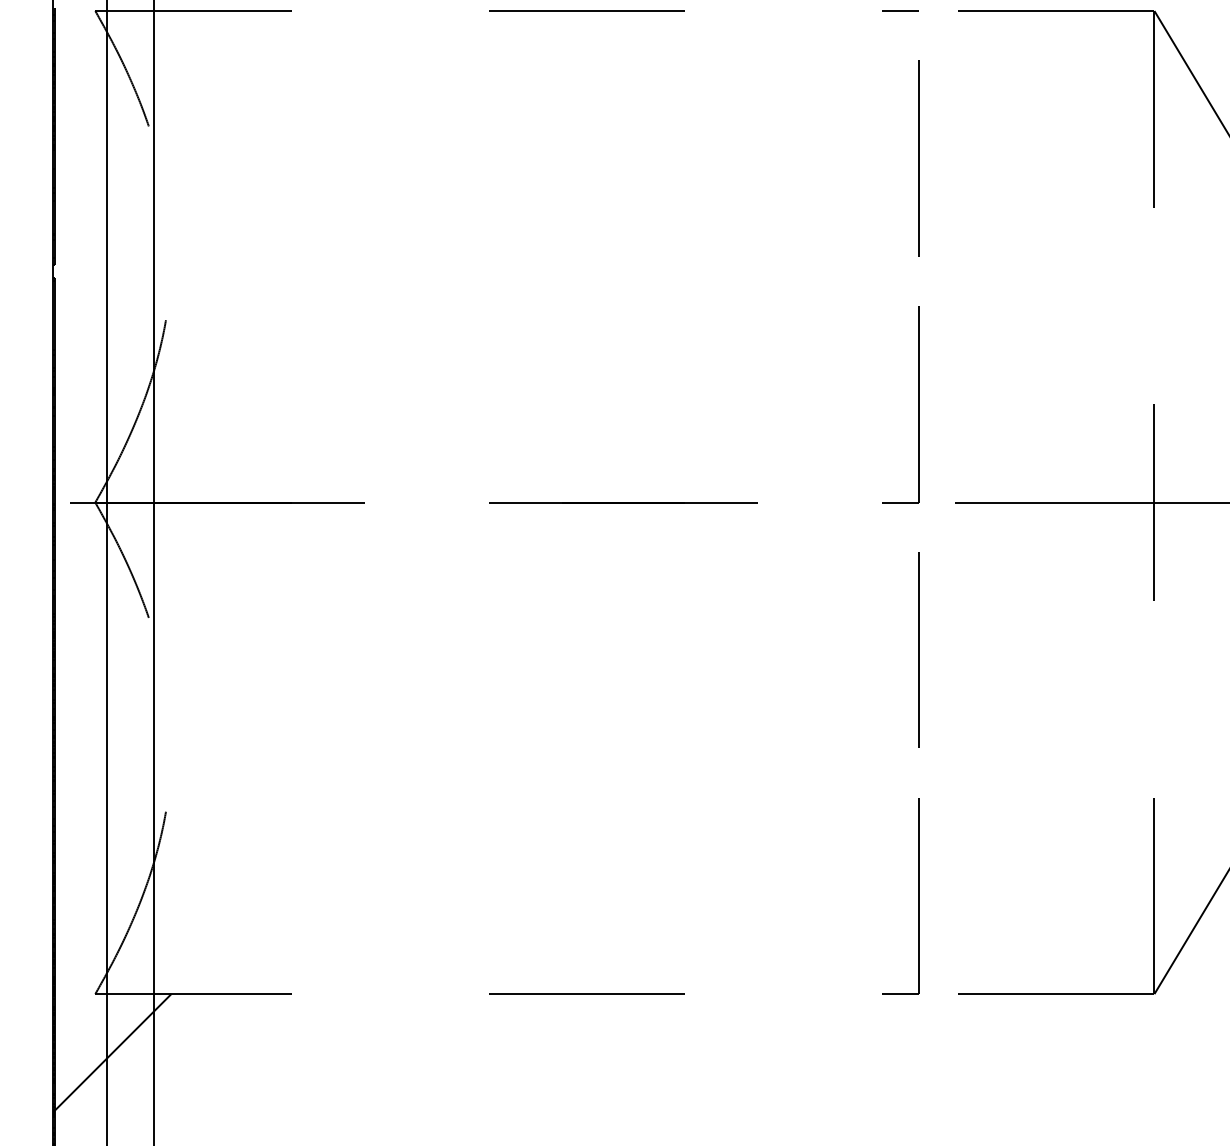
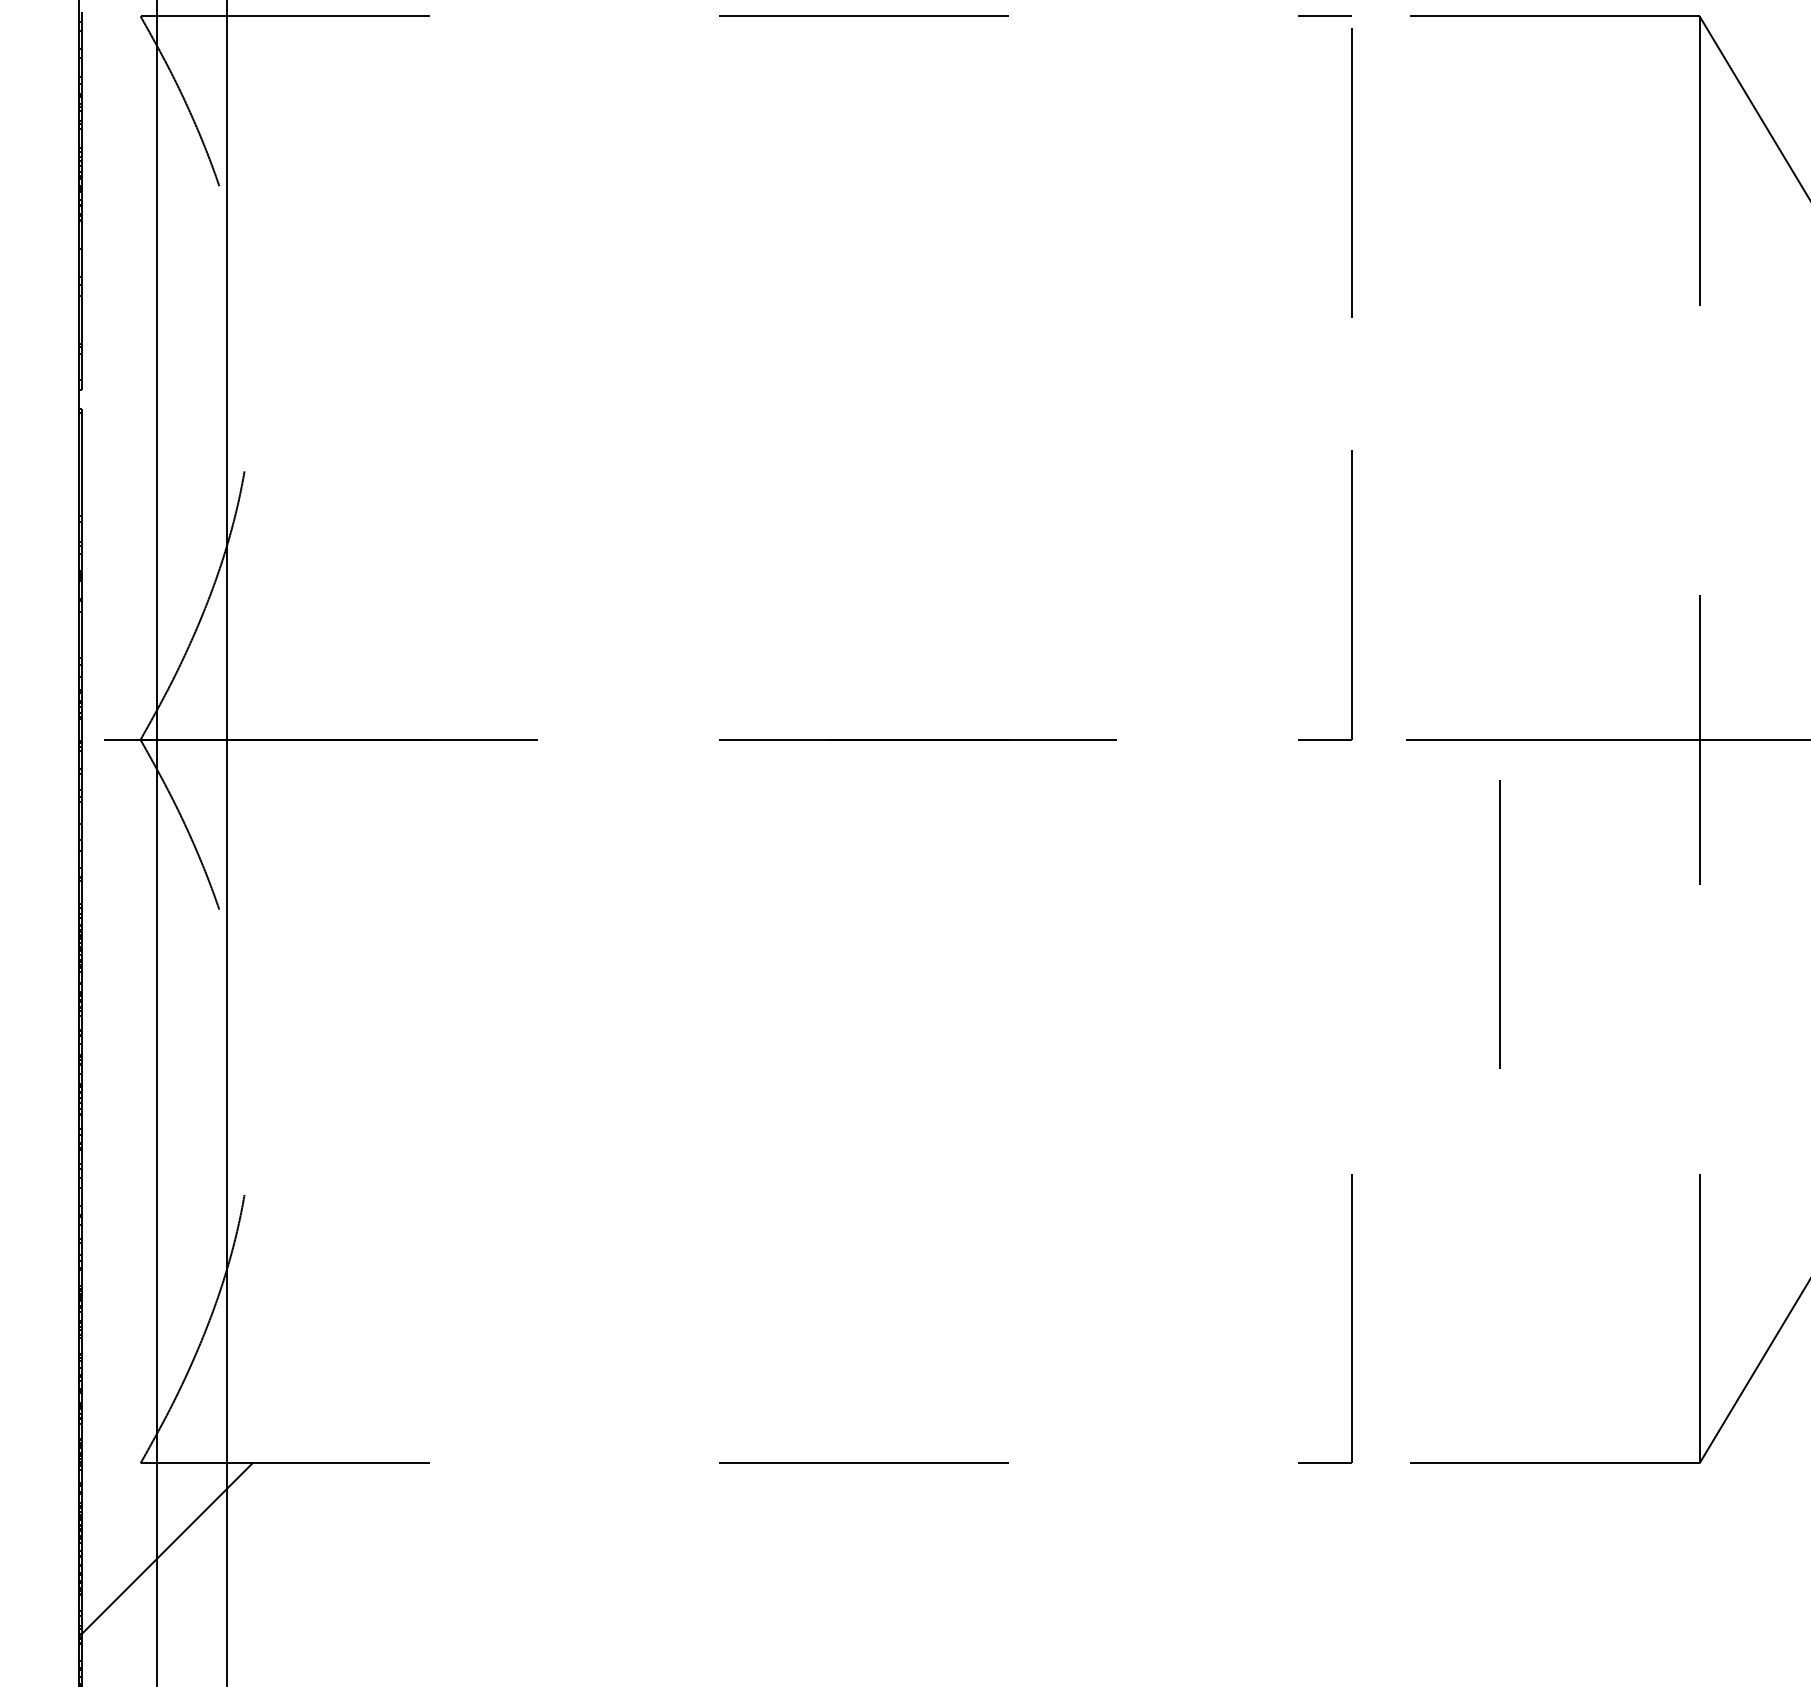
line: (918, 158) -> (1352, 173), moved
line: (918, 649) -> (1499, 923), moved

